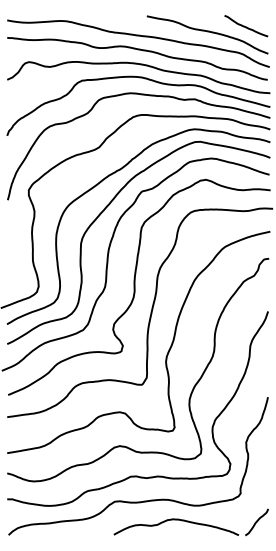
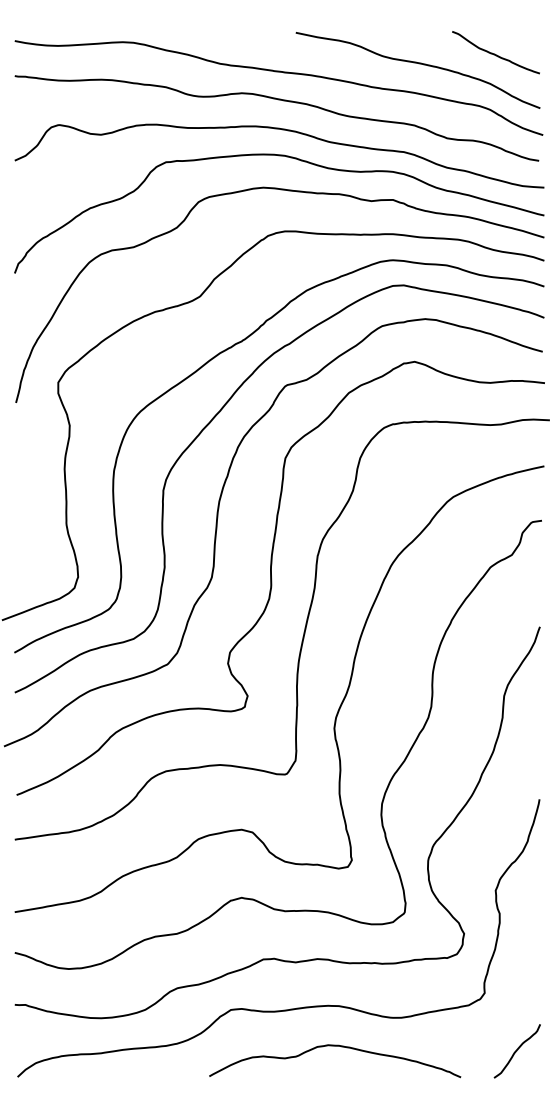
curve: (176, 520) -> (335, 1047), moved

